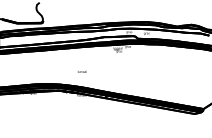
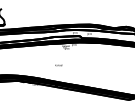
text: (82, 71) -> (59, 65), moved

